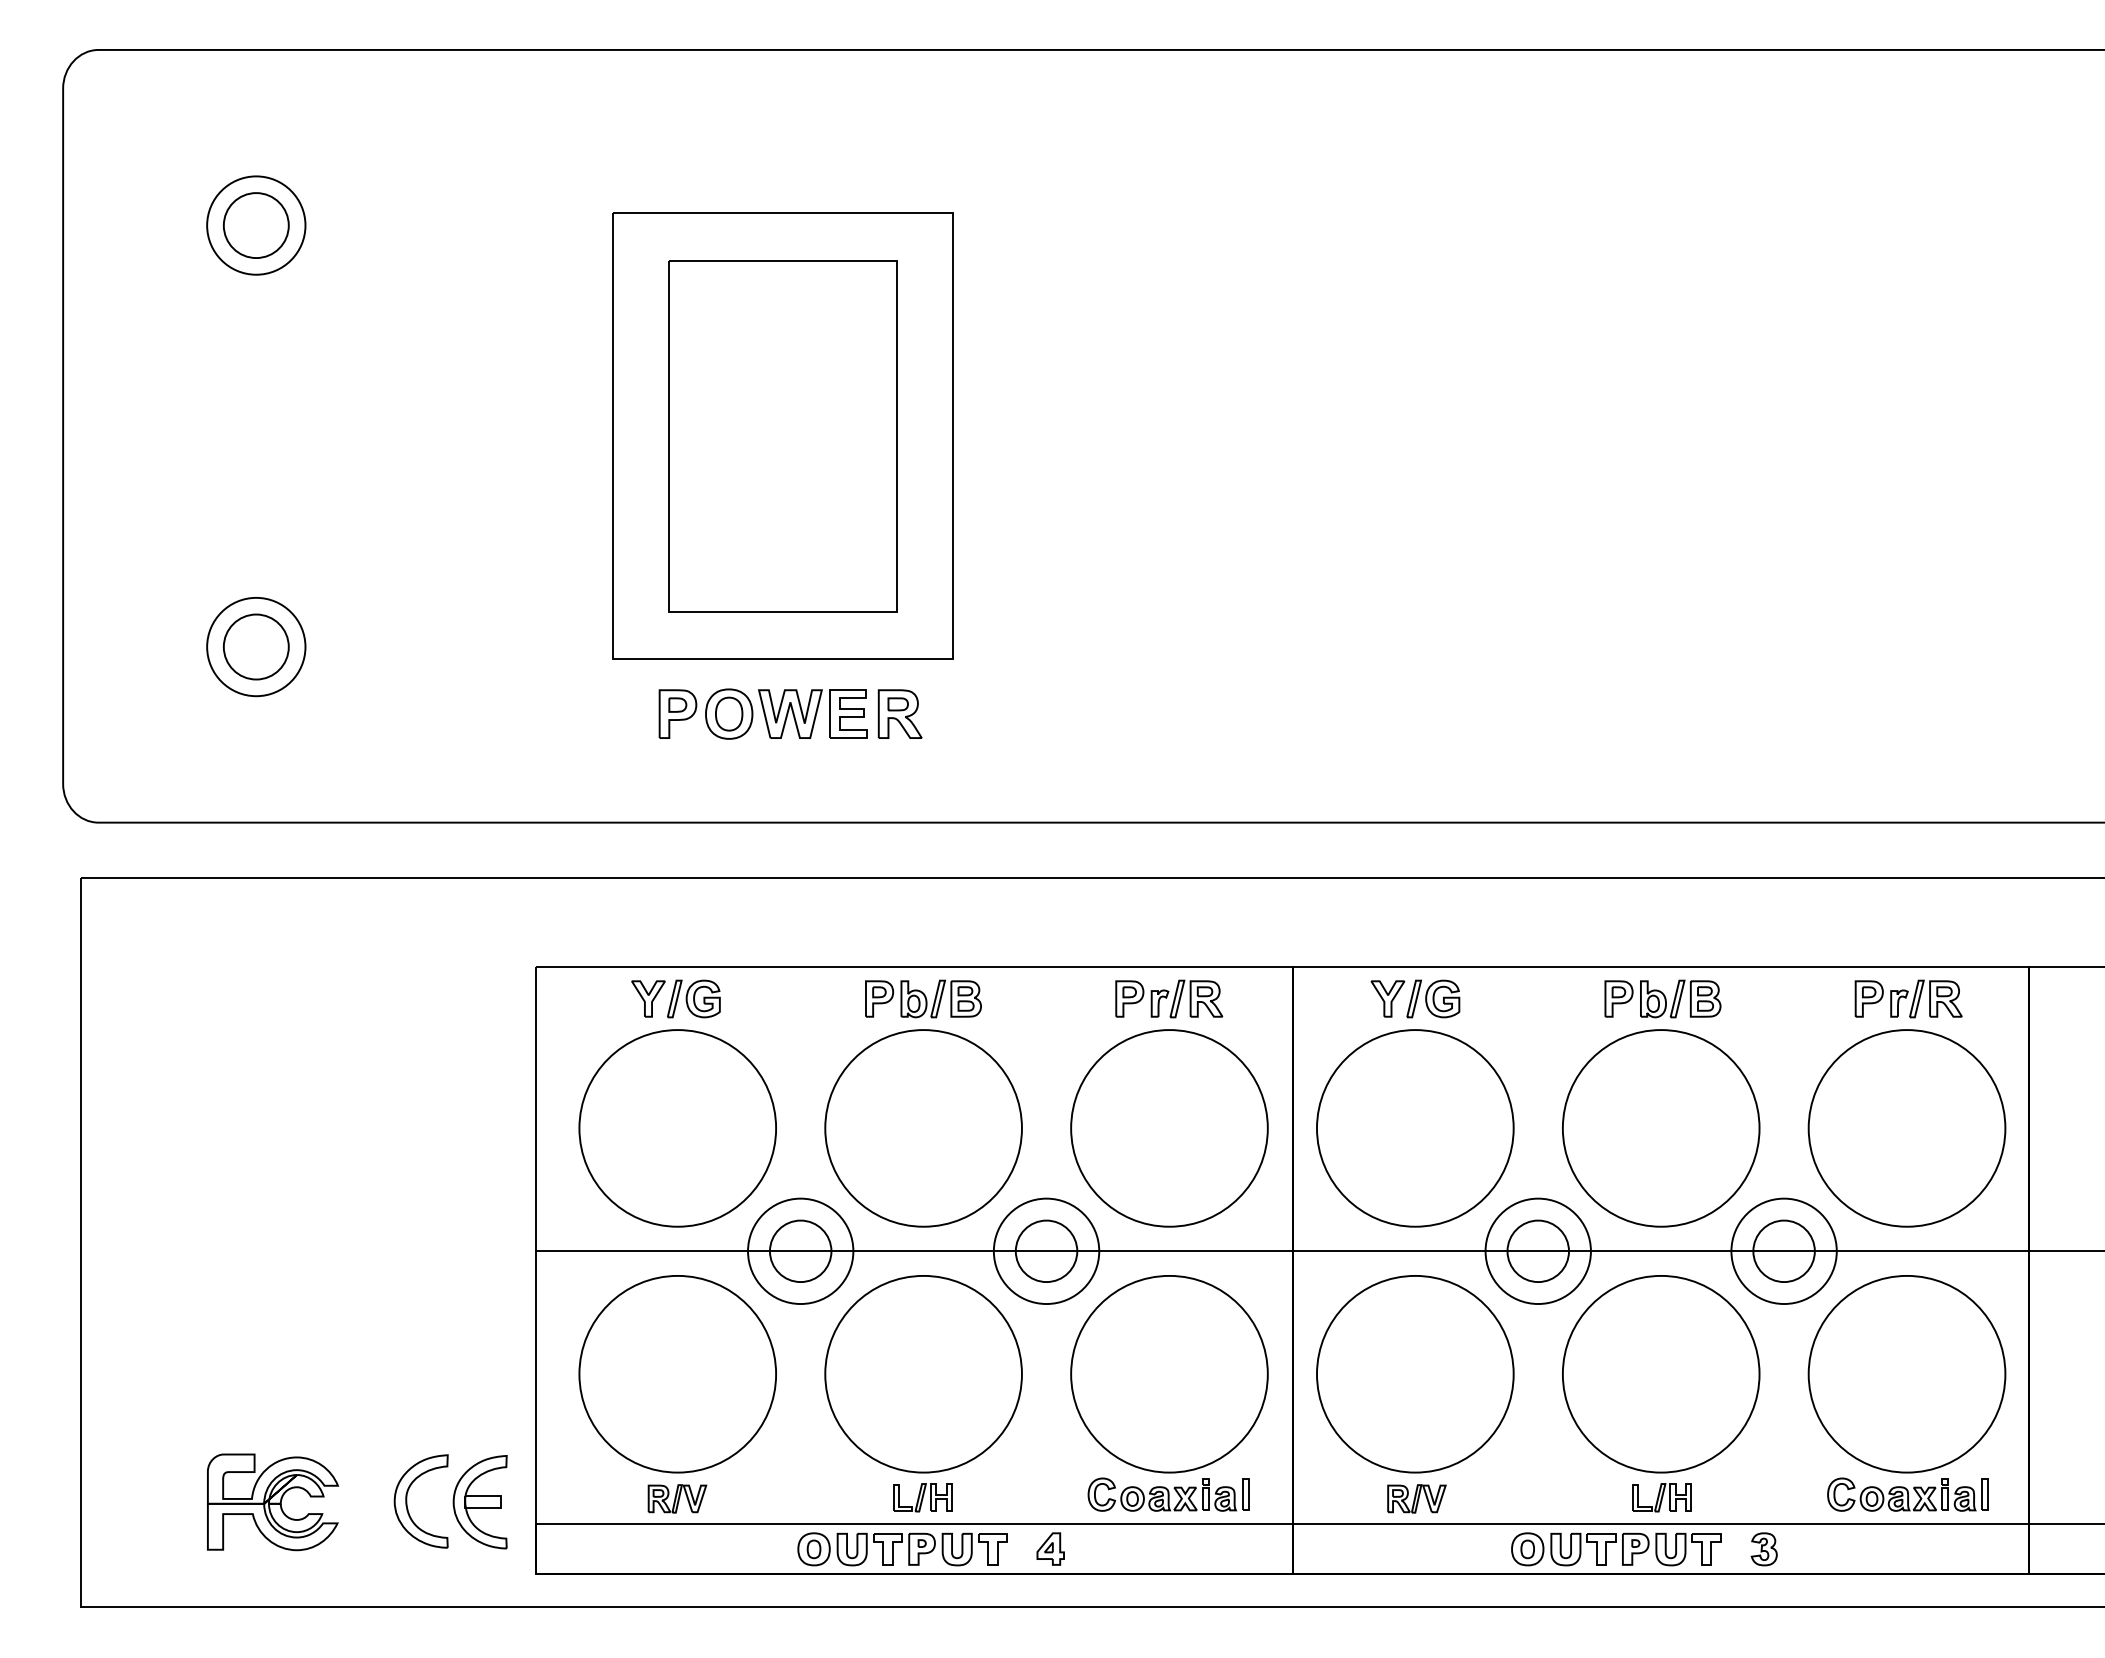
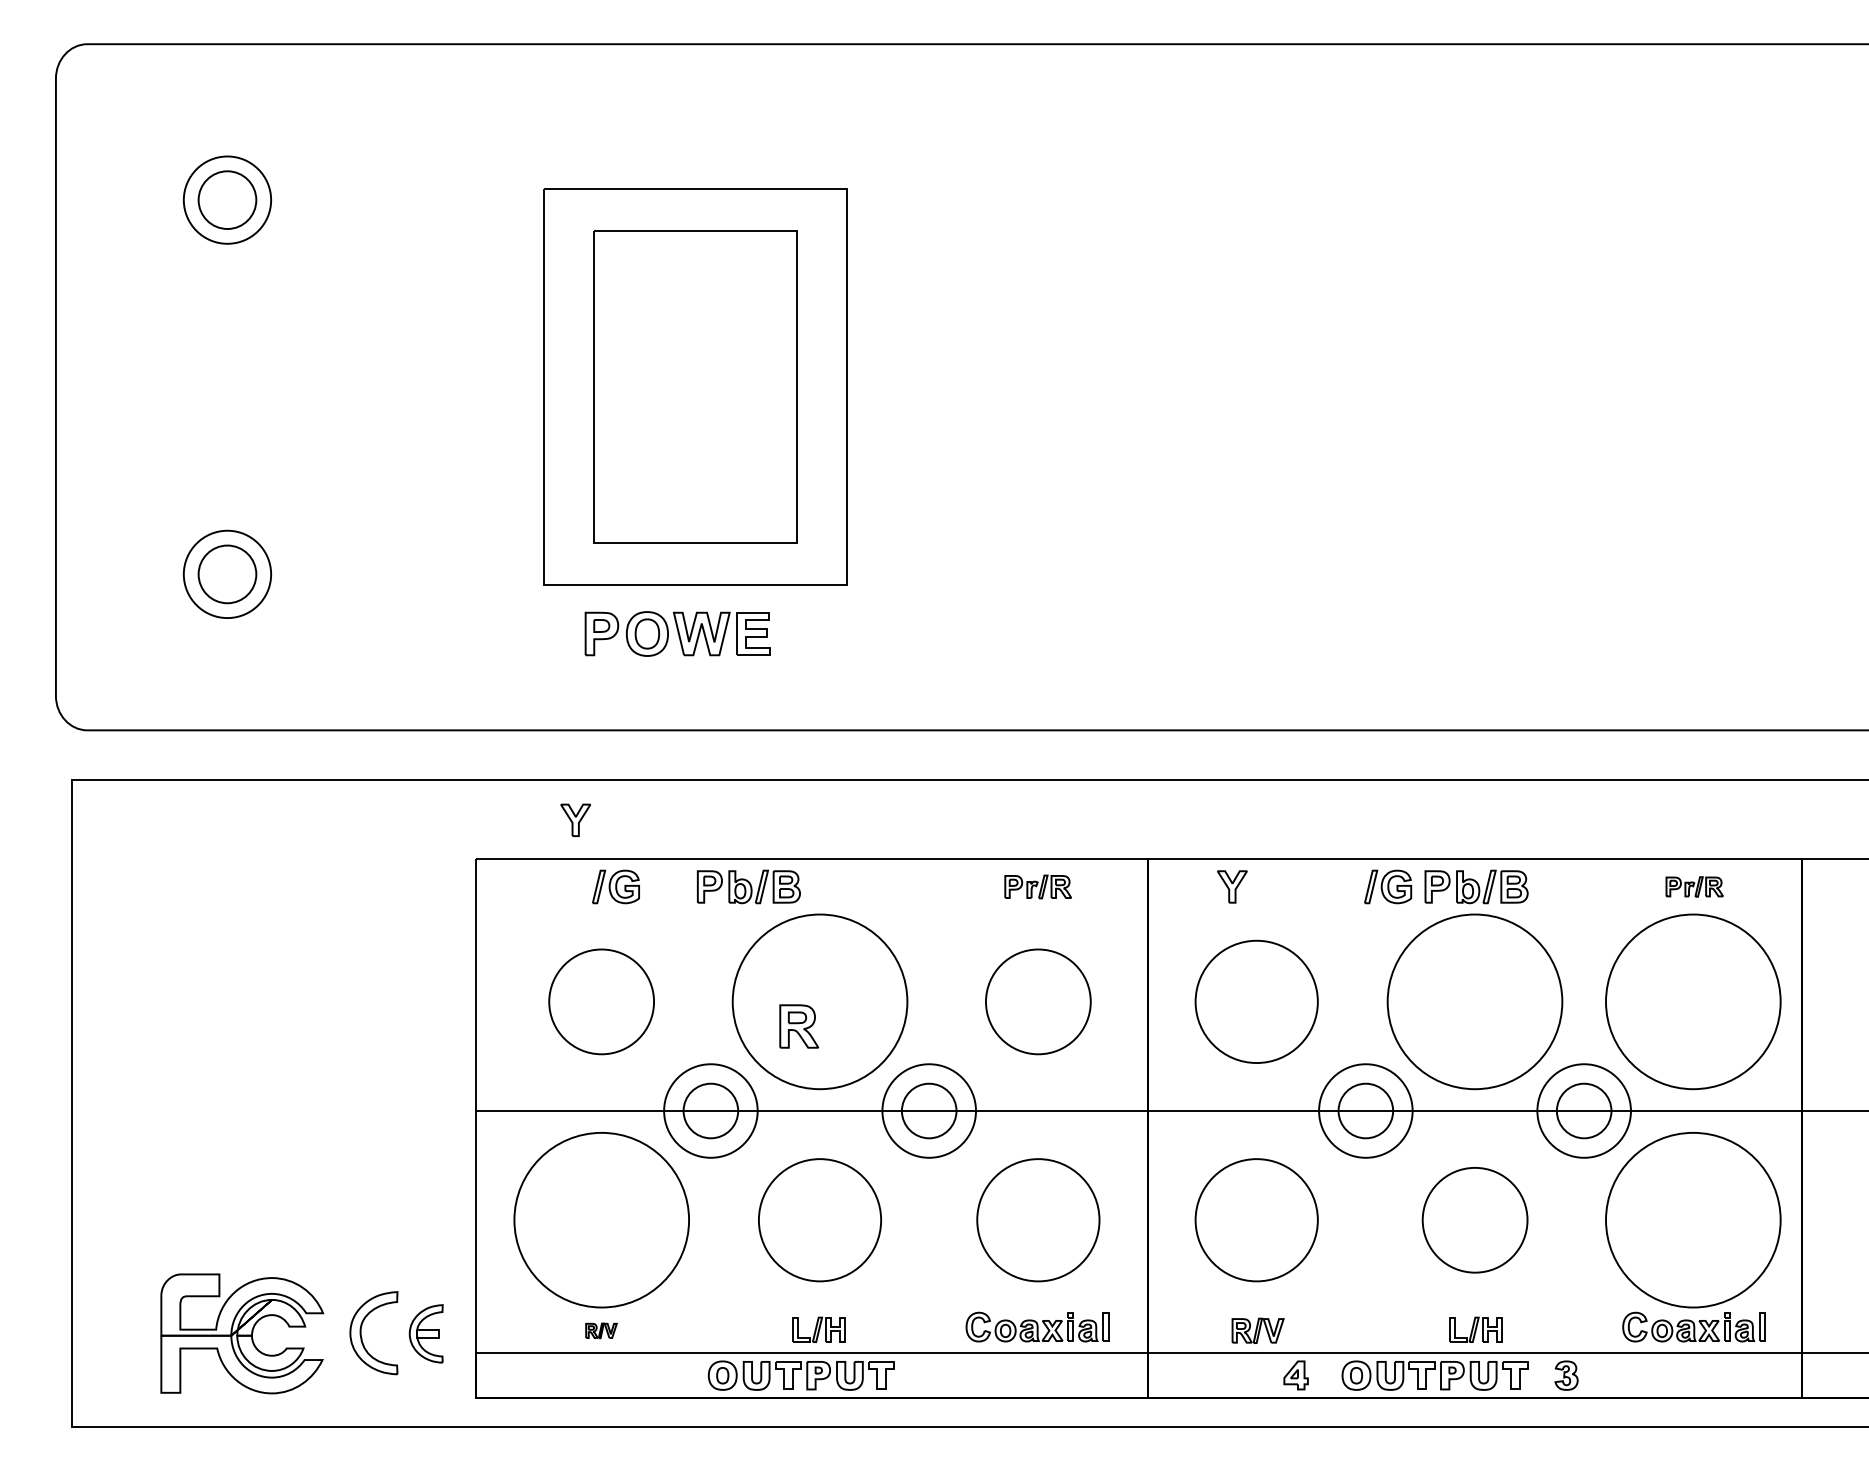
part: (899, 713) -> (798, 1025), moved
part: (648, 998) -> (575, 819), moved
part: (923, 998) -> (748, 886), moved
part: (1169, 998) -> (1038, 886), size x0.7
part: (1433, 998) -> (1388, 886), moved
part: (1908, 998) -> (1694, 886), size x0.6
part: (677, 1128) -> (601, 1001), size x0.6
part: (1169, 1128) -> (1038, 1001), size x0.6
part: (1415, 1128) -> (1256, 1001), size x0.7
part: (923, 1374) -> (819, 1220), size x0.7
part: (1169, 1374) -> (1038, 1220), size x0.7
part: (1415, 1374) -> (1256, 1220), size x0.7
part: (1661, 1374) -> (1475, 1220), size x0.6
part: (677, 1498) -> (601, 1330), size x0.6
part: (272, 1502) -> (241, 1334), size x1.4
part: (479, 1502) -> (425, 1334), size x0.7
part: (1050, 1548) -> (1295, 1374), moved

